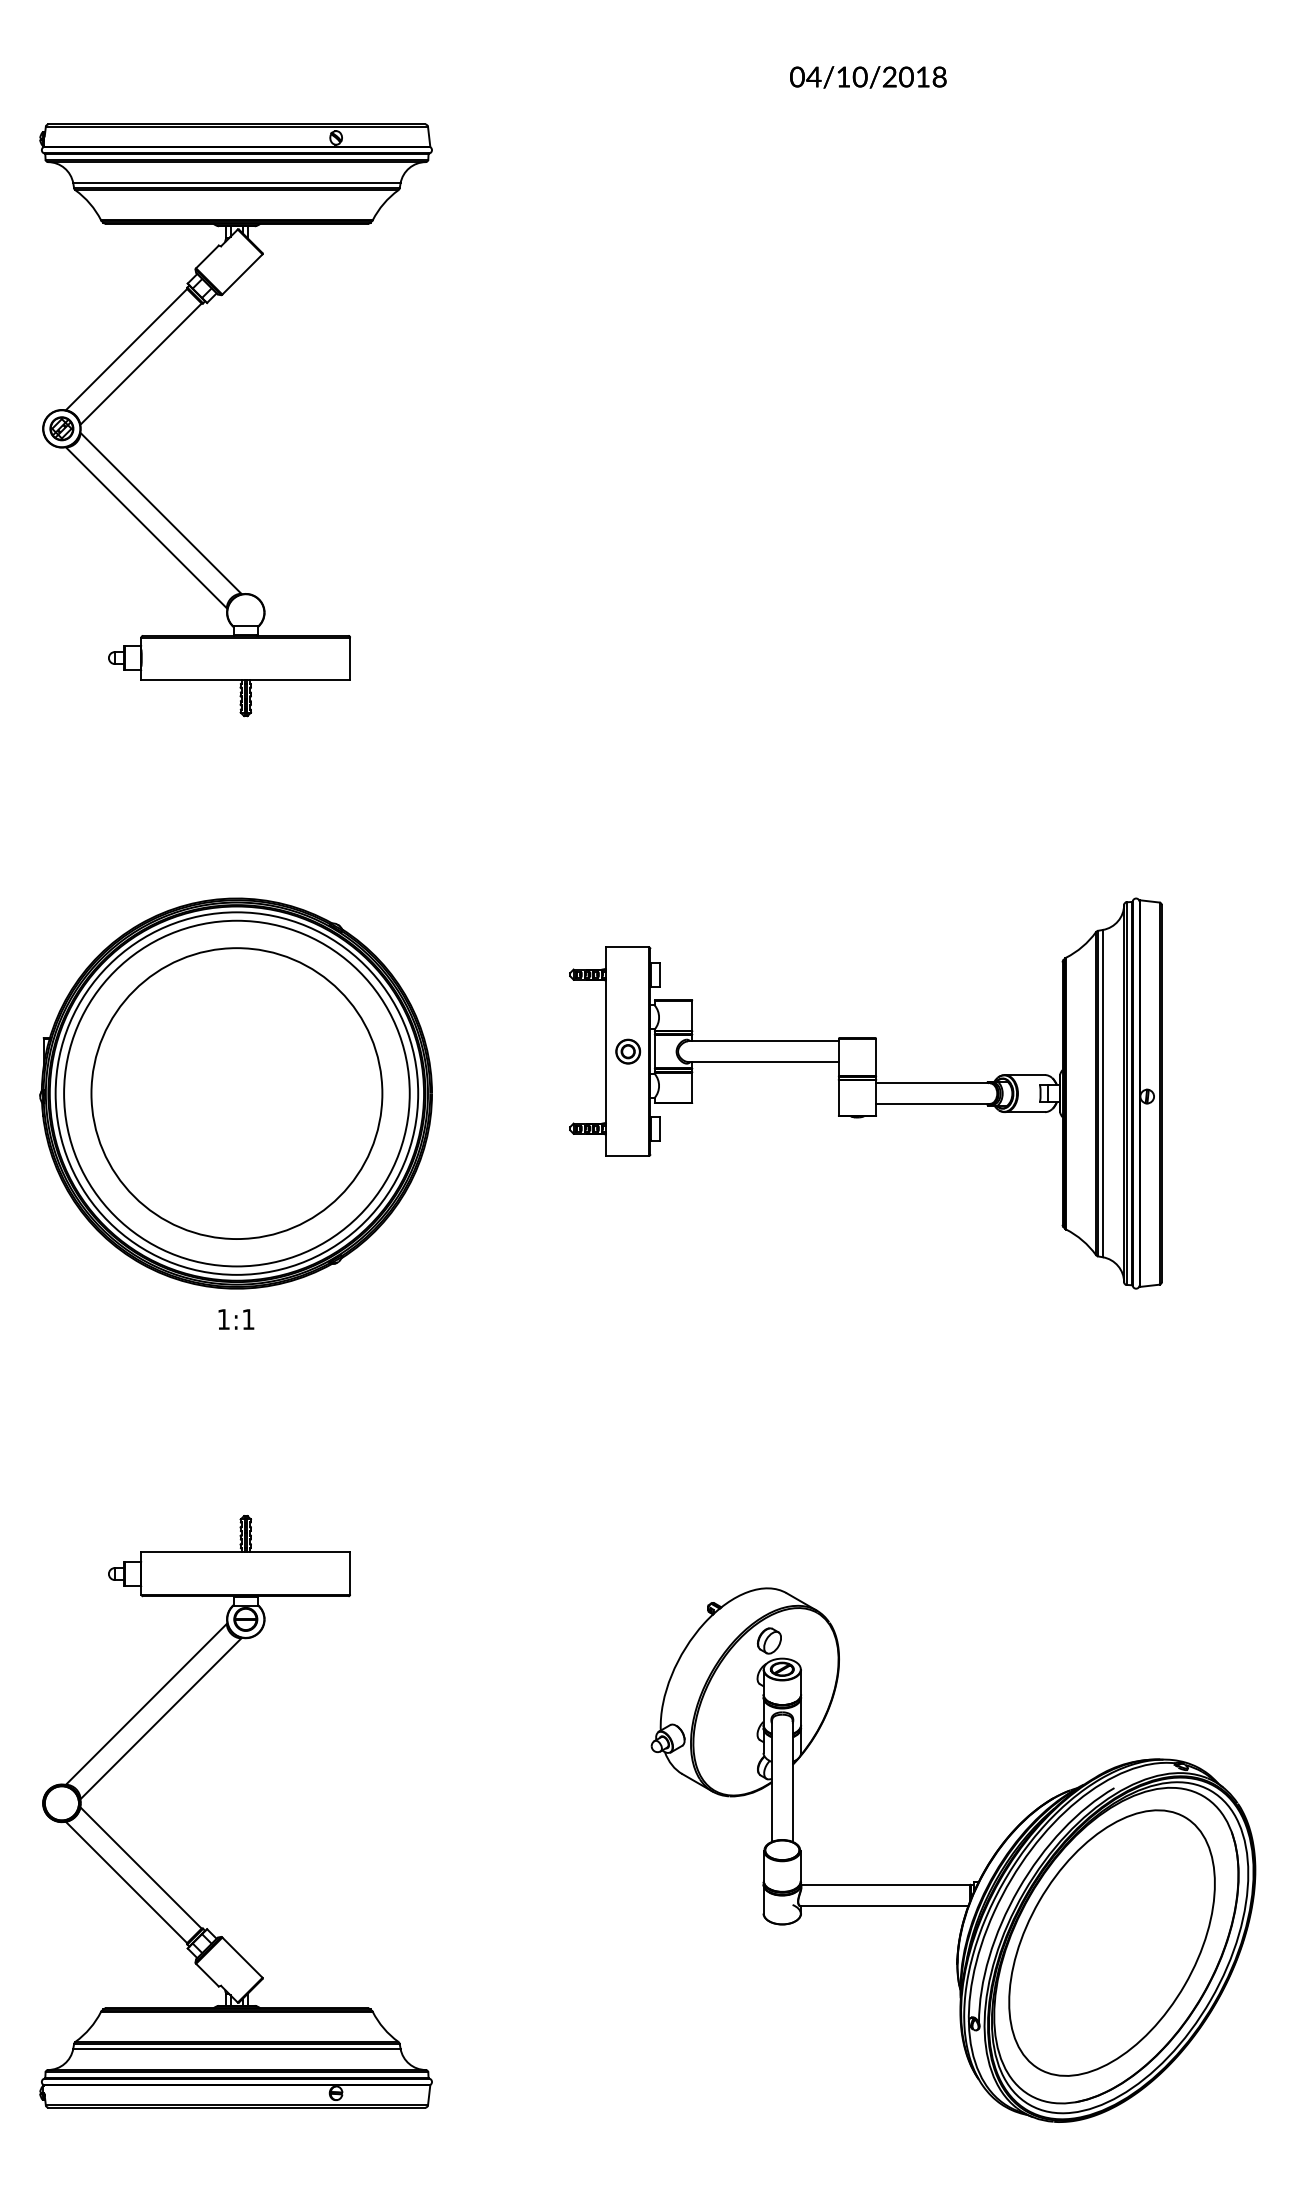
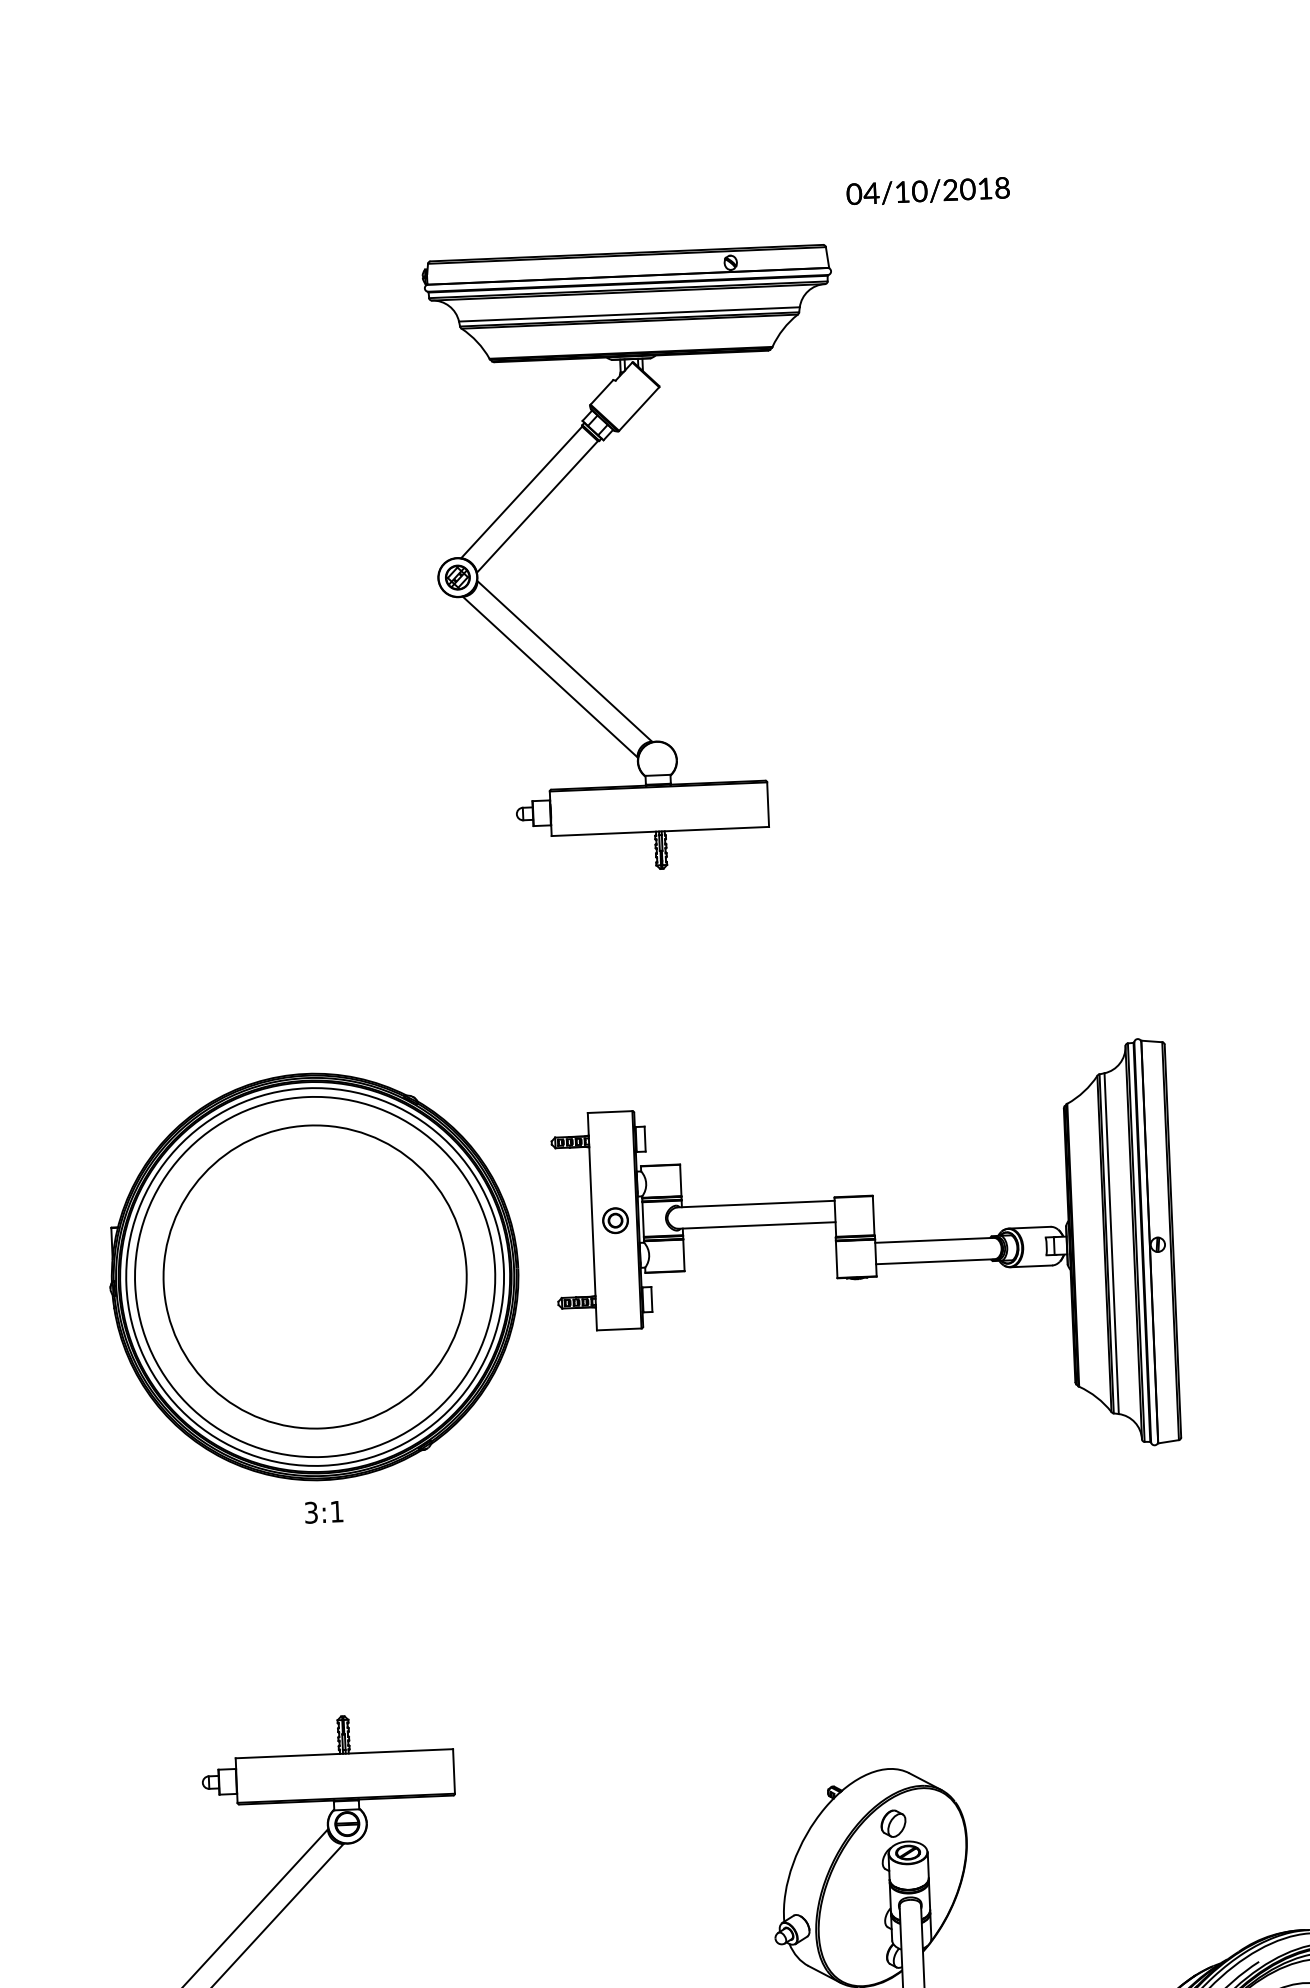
part: (161, 345) -> (557, 486), moved
part: (865, 1093) -> (864, 1253), moved
text: (223, 1319) -> (311, 1512), 1:1 -> 3:1

